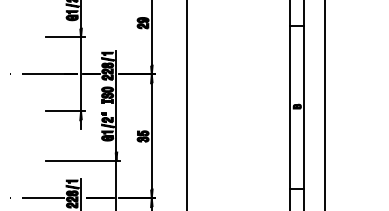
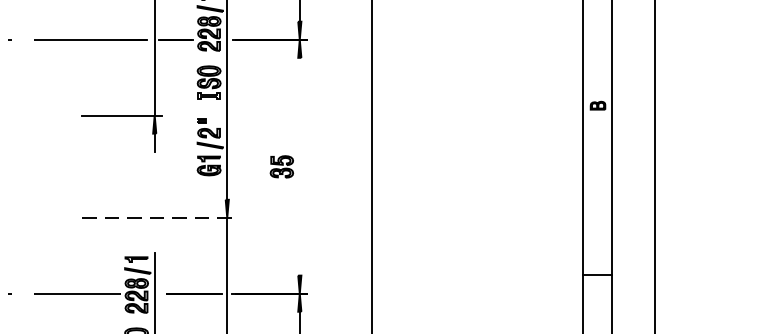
line: (151, 136) -> (299, 166), removed
line: (83, 161) -> (159, 218), solid -> dashed

